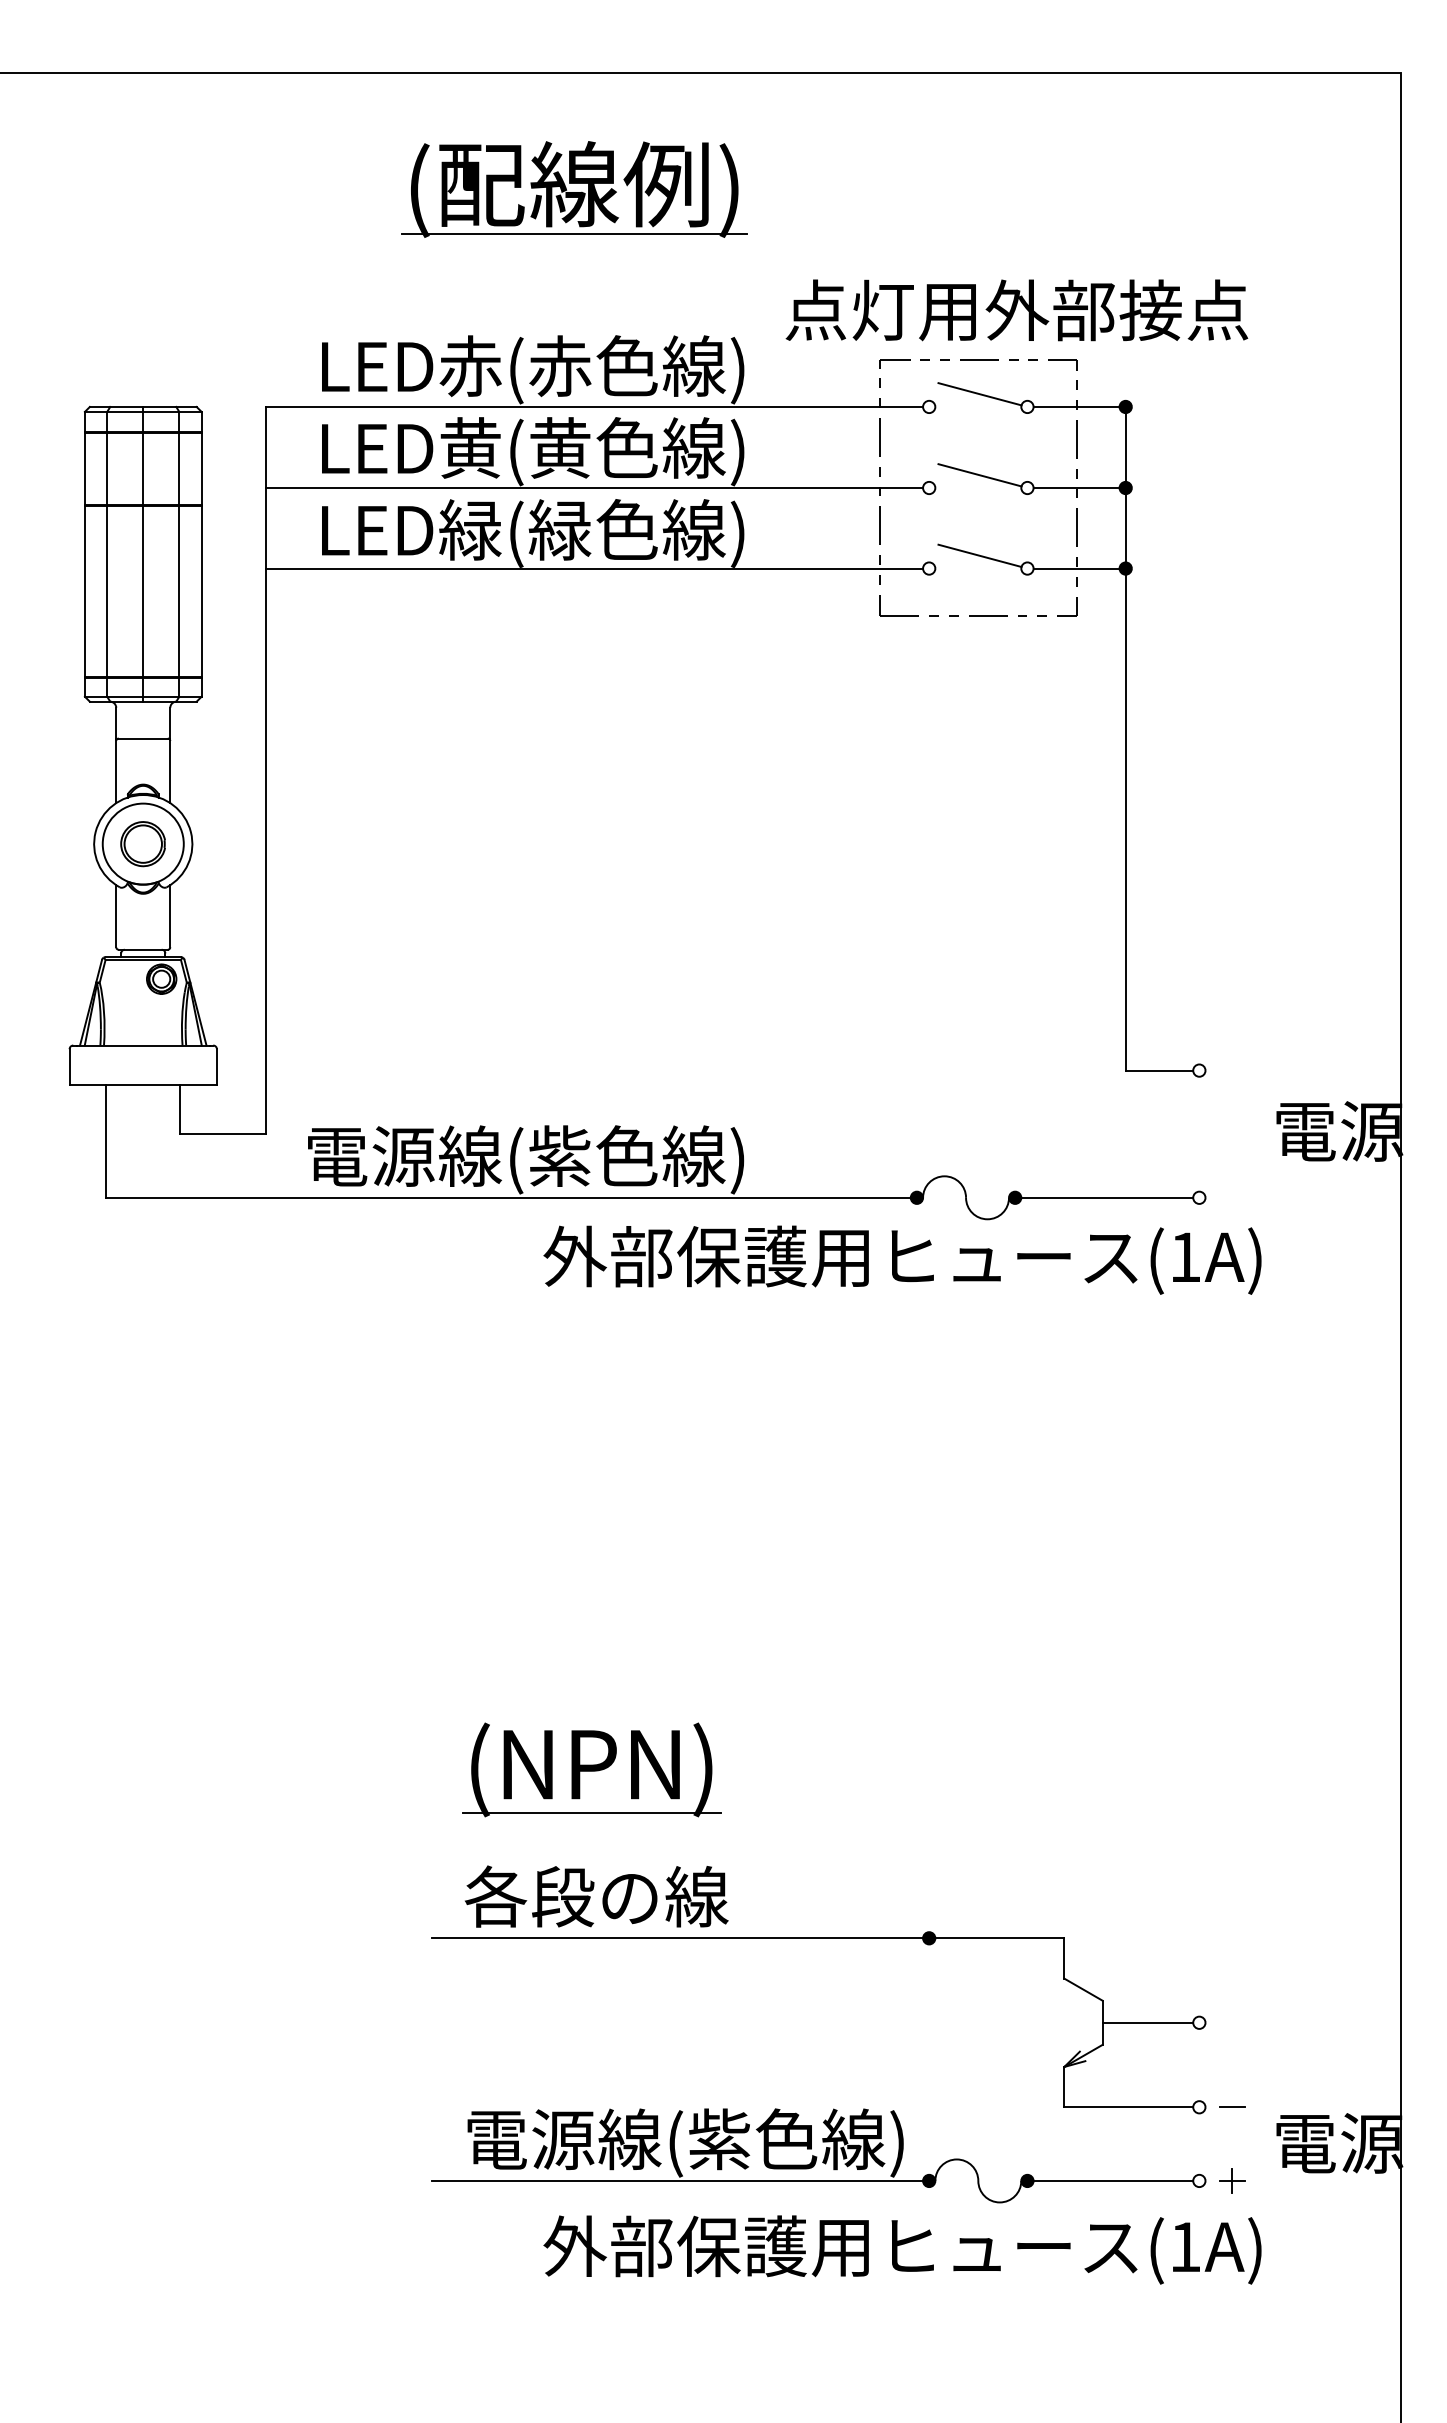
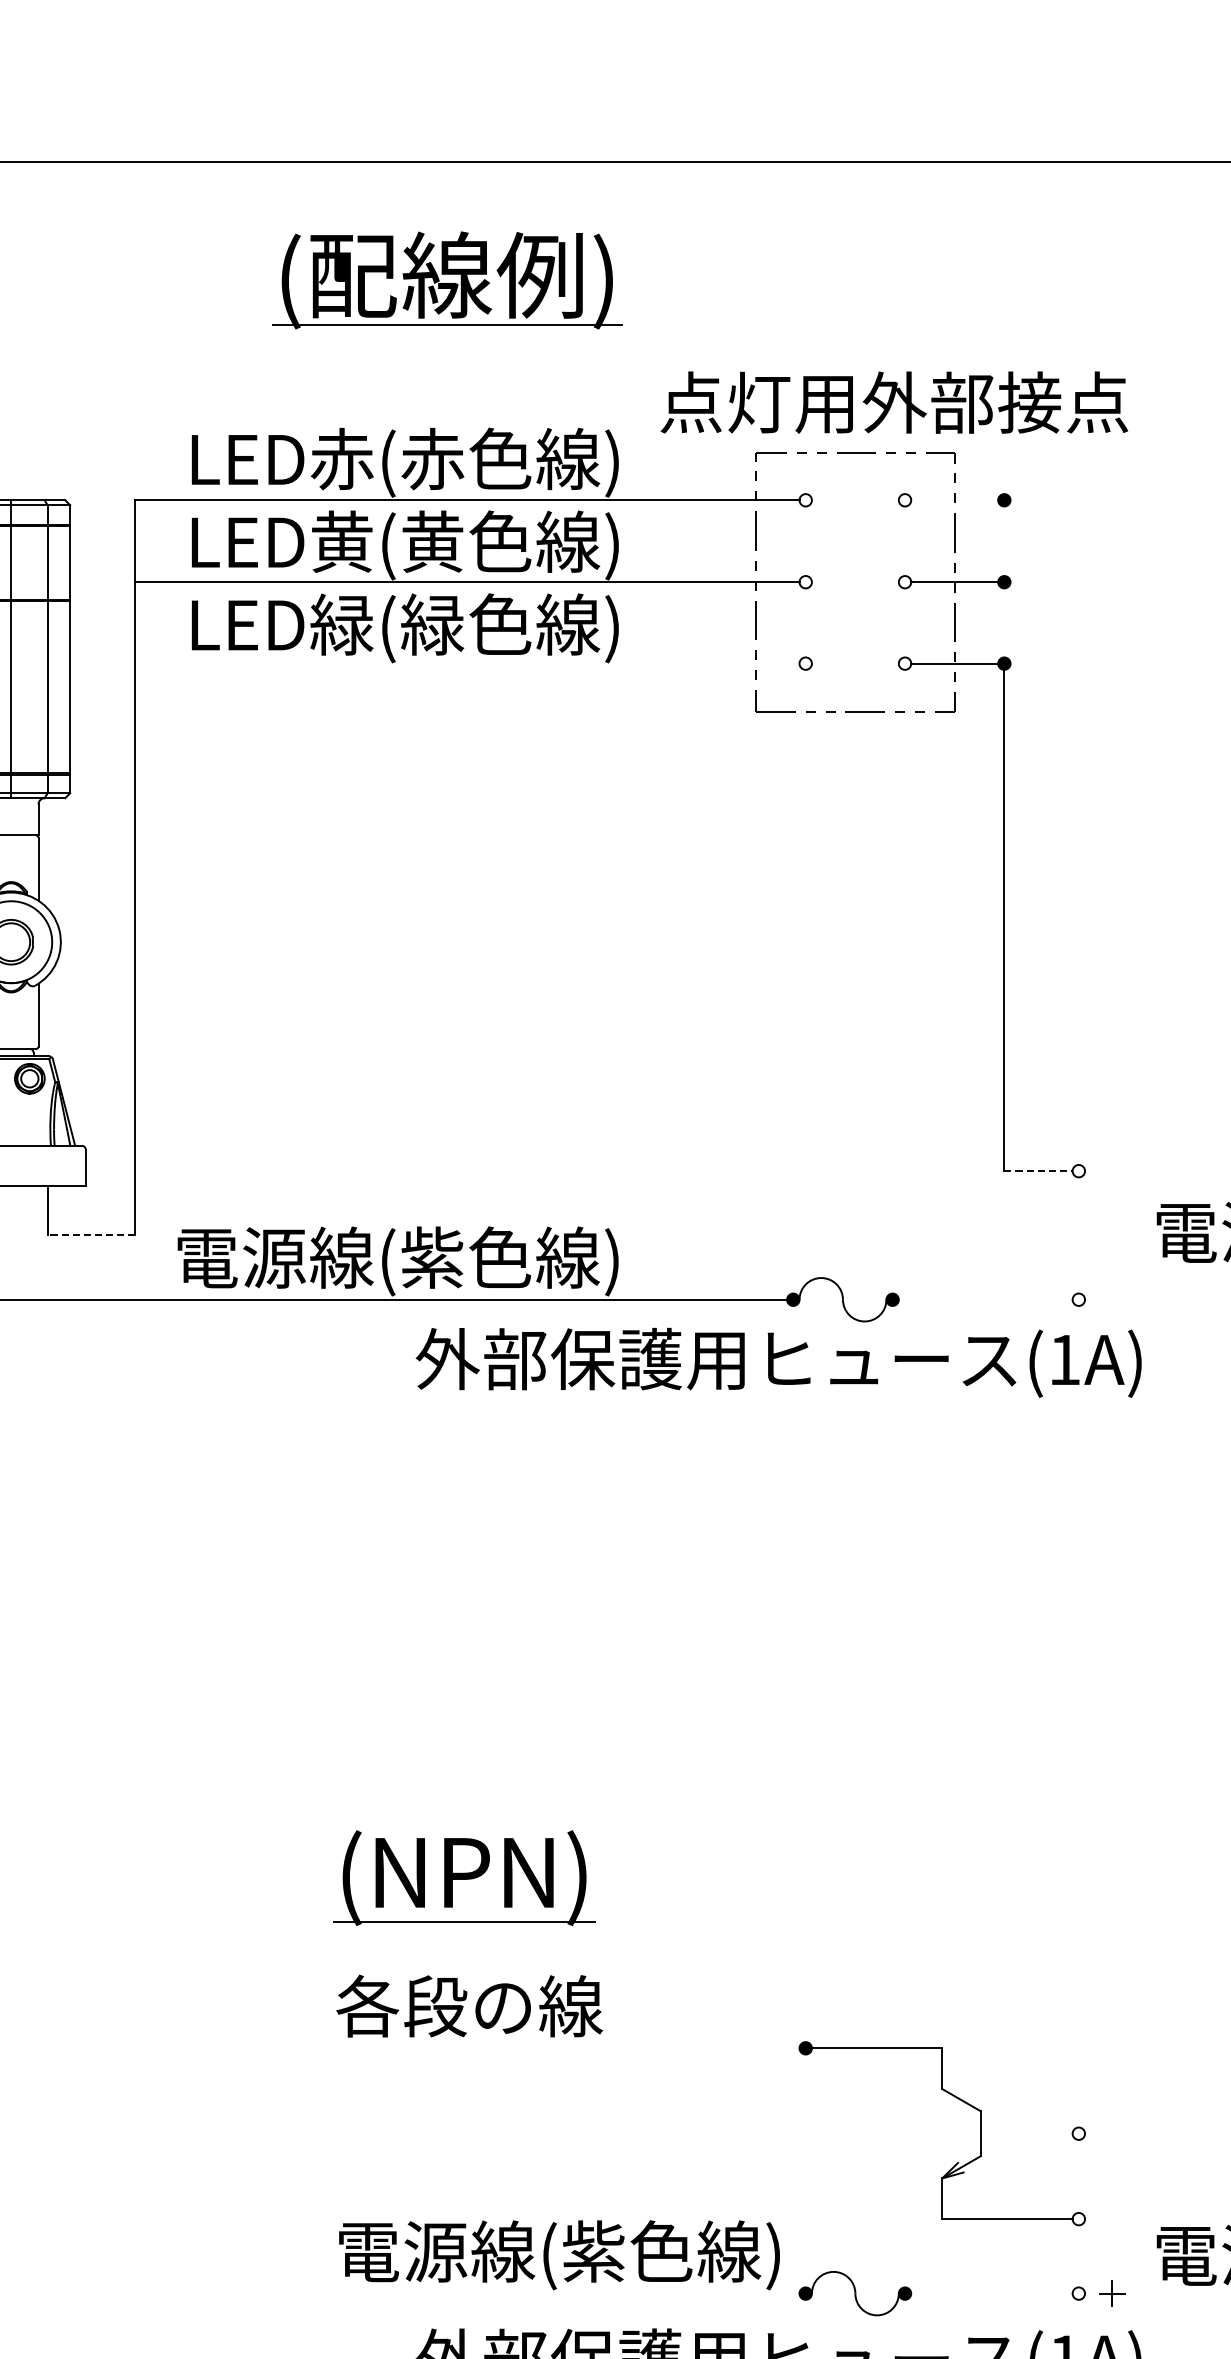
line: (979, 394) -> (856, 487), removed
line: (1076, 406) -> (954, 499), removed
line: (1125, 447) -> (1004, 541), removed
line: (979, 475) -> (856, 569), removed
line: (1125, 528) -> (1004, 623), removed
line: (979, 555) -> (856, 650), removed
line: (594, 568) -> (467, 663), removed
line: (1159, 1070) -> (1038, 1171), solid -> dashed
line: (223, 1133) -> (92, 1234), solid -> dashed
line: (1107, 1197) -> (985, 1299), removed
line: (677, 1938) -> (551, 2048), removed
line: (1147, 2022) -> (1026, 2133), removed
line: (1232, 2107) -> (1112, 2219), removed
line: (677, 2180) -> (551, 2293), removed
line: (1113, 2180) -> (992, 2293), removed

